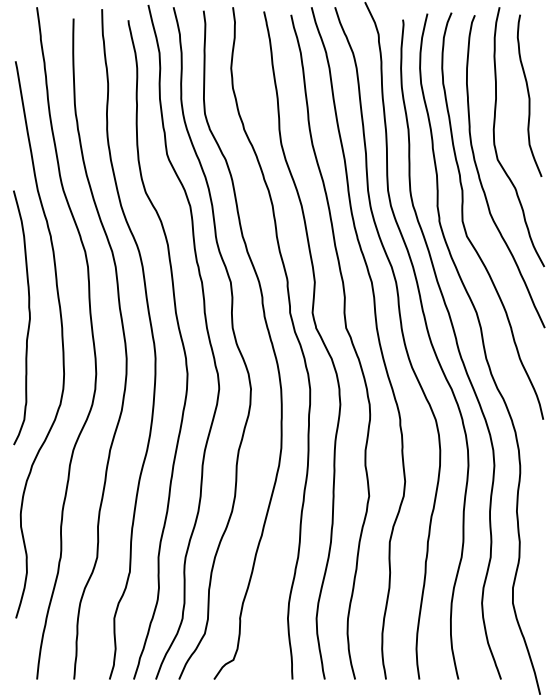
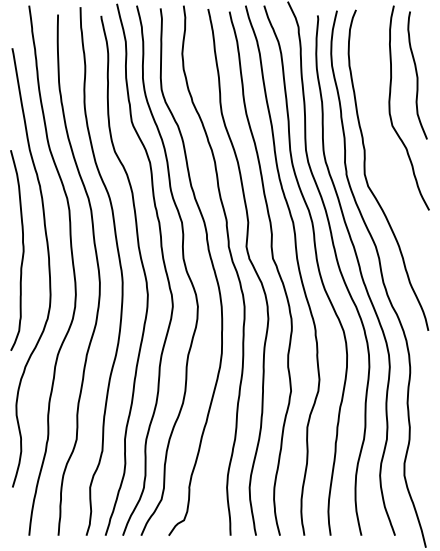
curve: (480, 174) -> (378, 137), removed

